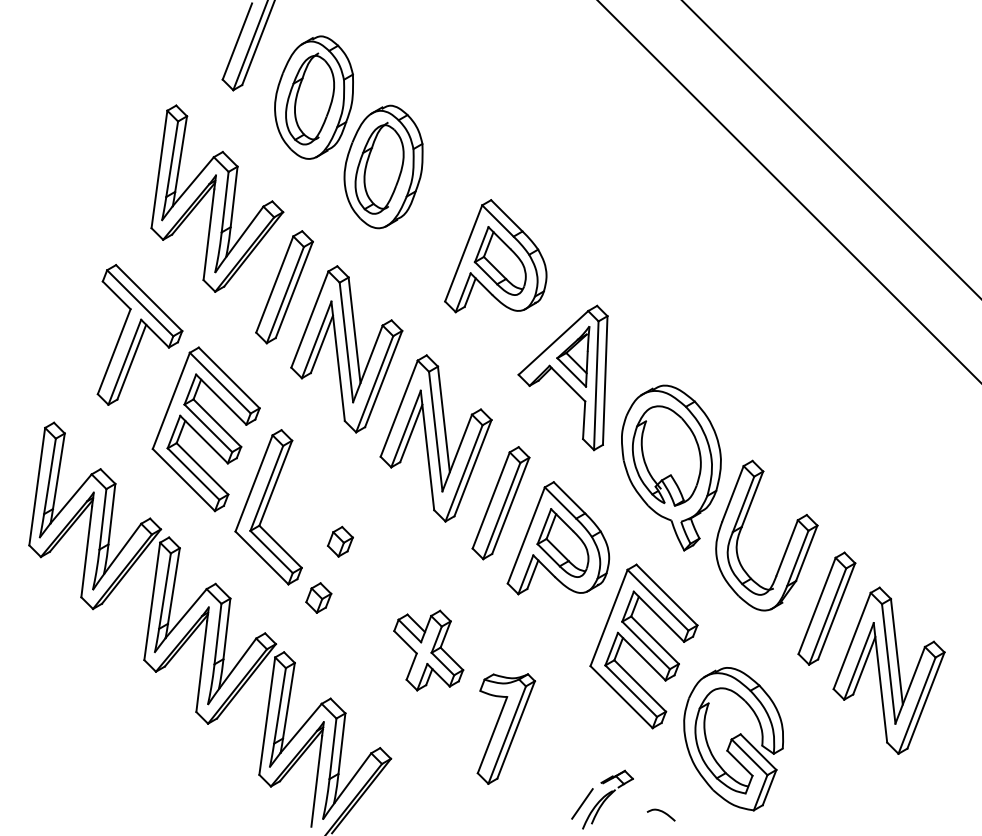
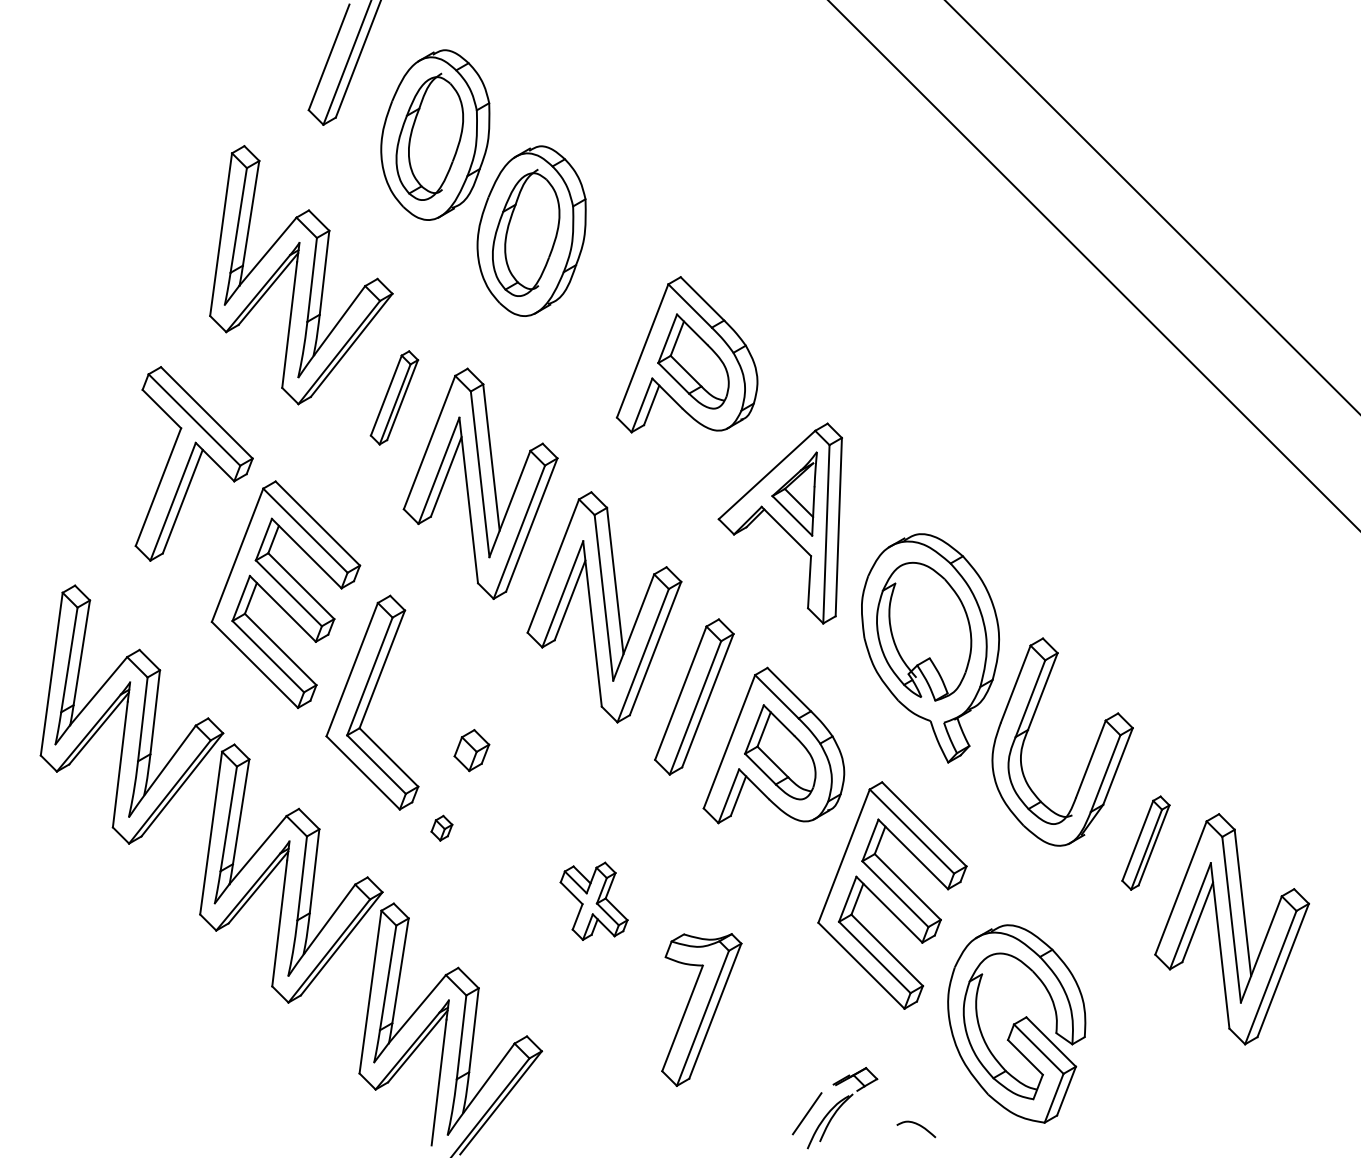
part: (284, 287) -> (394, 397), size x0.6
part: (318, 597) -> (441, 827), size x0.6
part: (826, 608) -> (1145, 842), size x0.6
part: (428, 650) -> (593, 901), size x0.7

